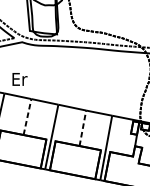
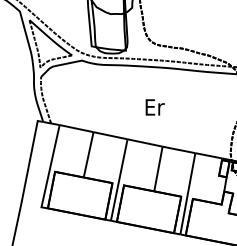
text: (19, 79) -> (154, 107), moved
line: (27, 116) -> (88, 154), dashed -> solid
line: (82, 128) -> (158, 169), dashed -> solid

